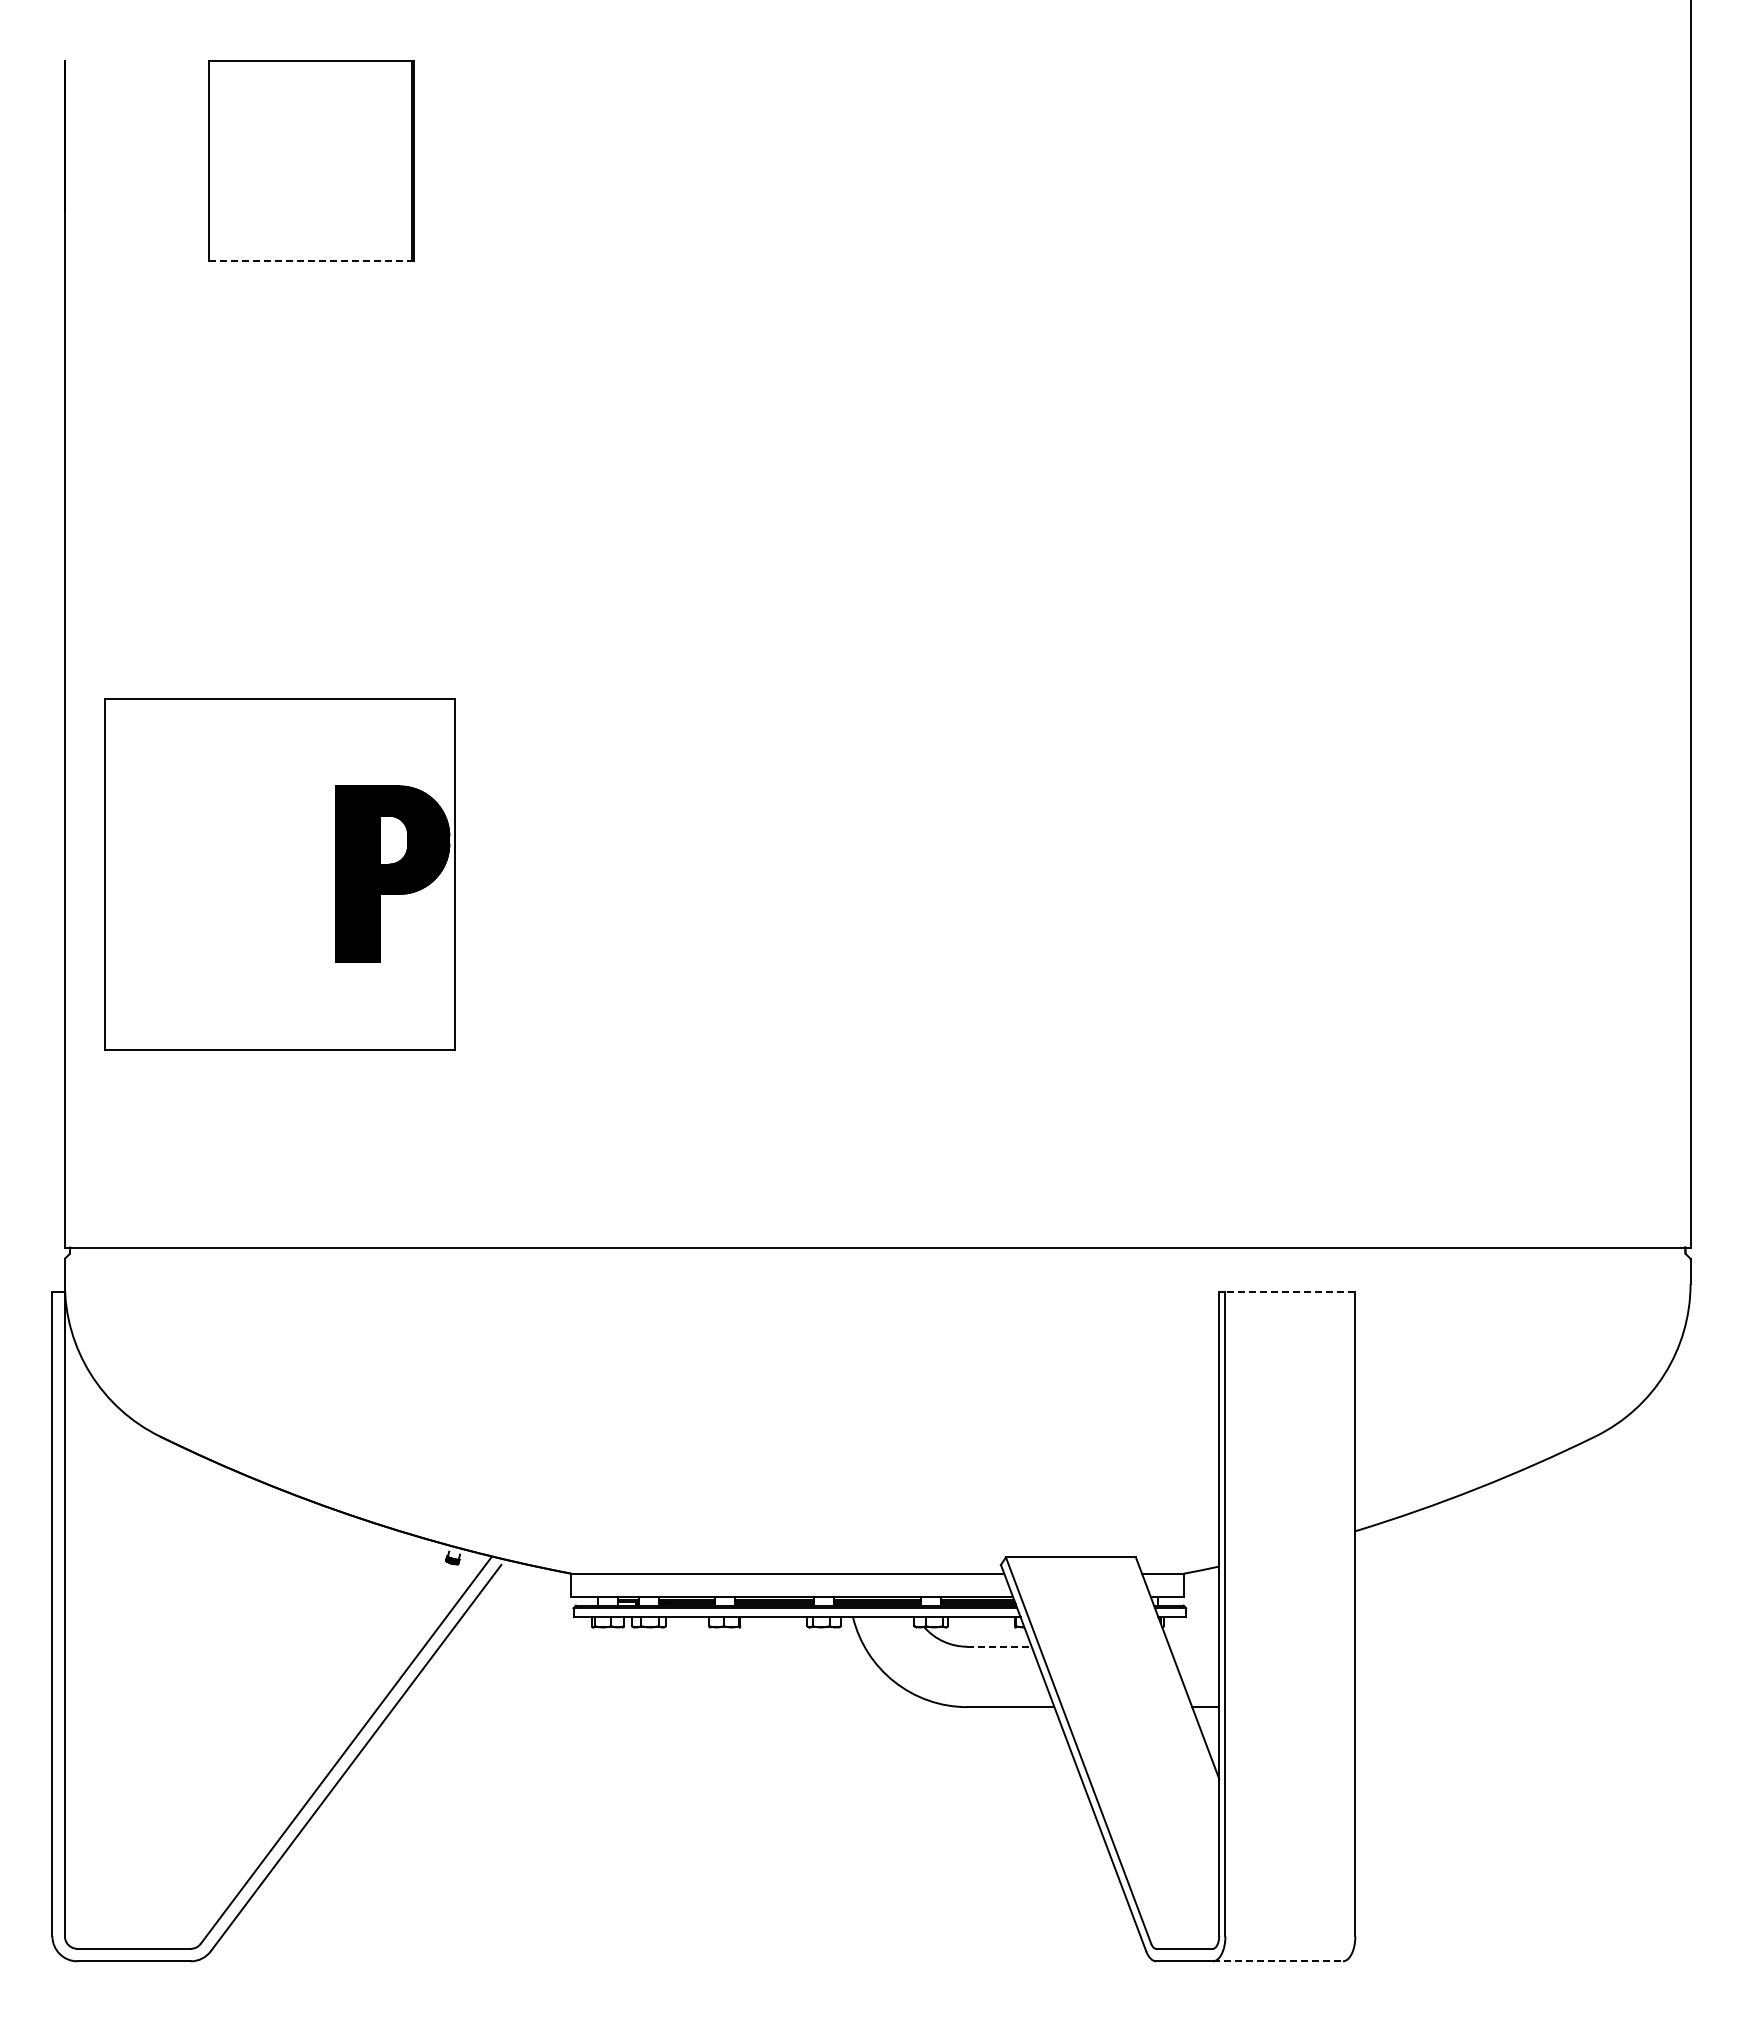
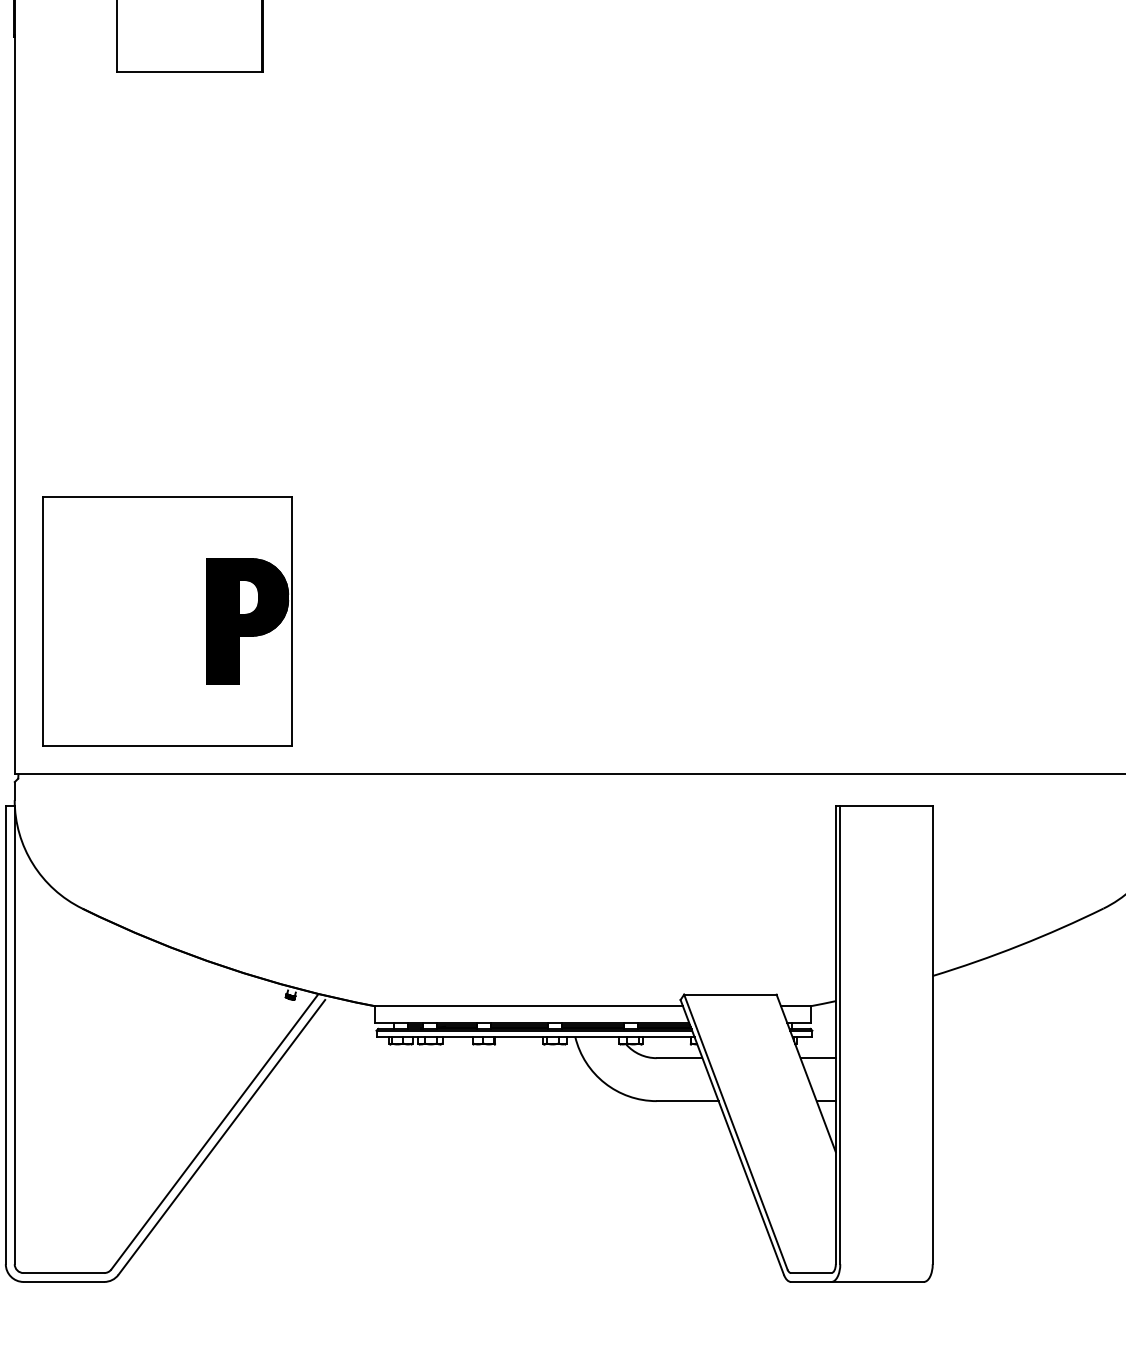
line: (310, 260) -> (189, 71), dashed -> solid
part: (279, 874) -> (167, 621), moved
line: (1290, 1292) -> (886, 806), dashed -> solid
line: (1000, 1646) -> (680, 1057), dashed -> solid
line: (1194, 1646) -> (818, 1057), added
line: (1277, 1961) -> (877, 1282), dashed -> solid

